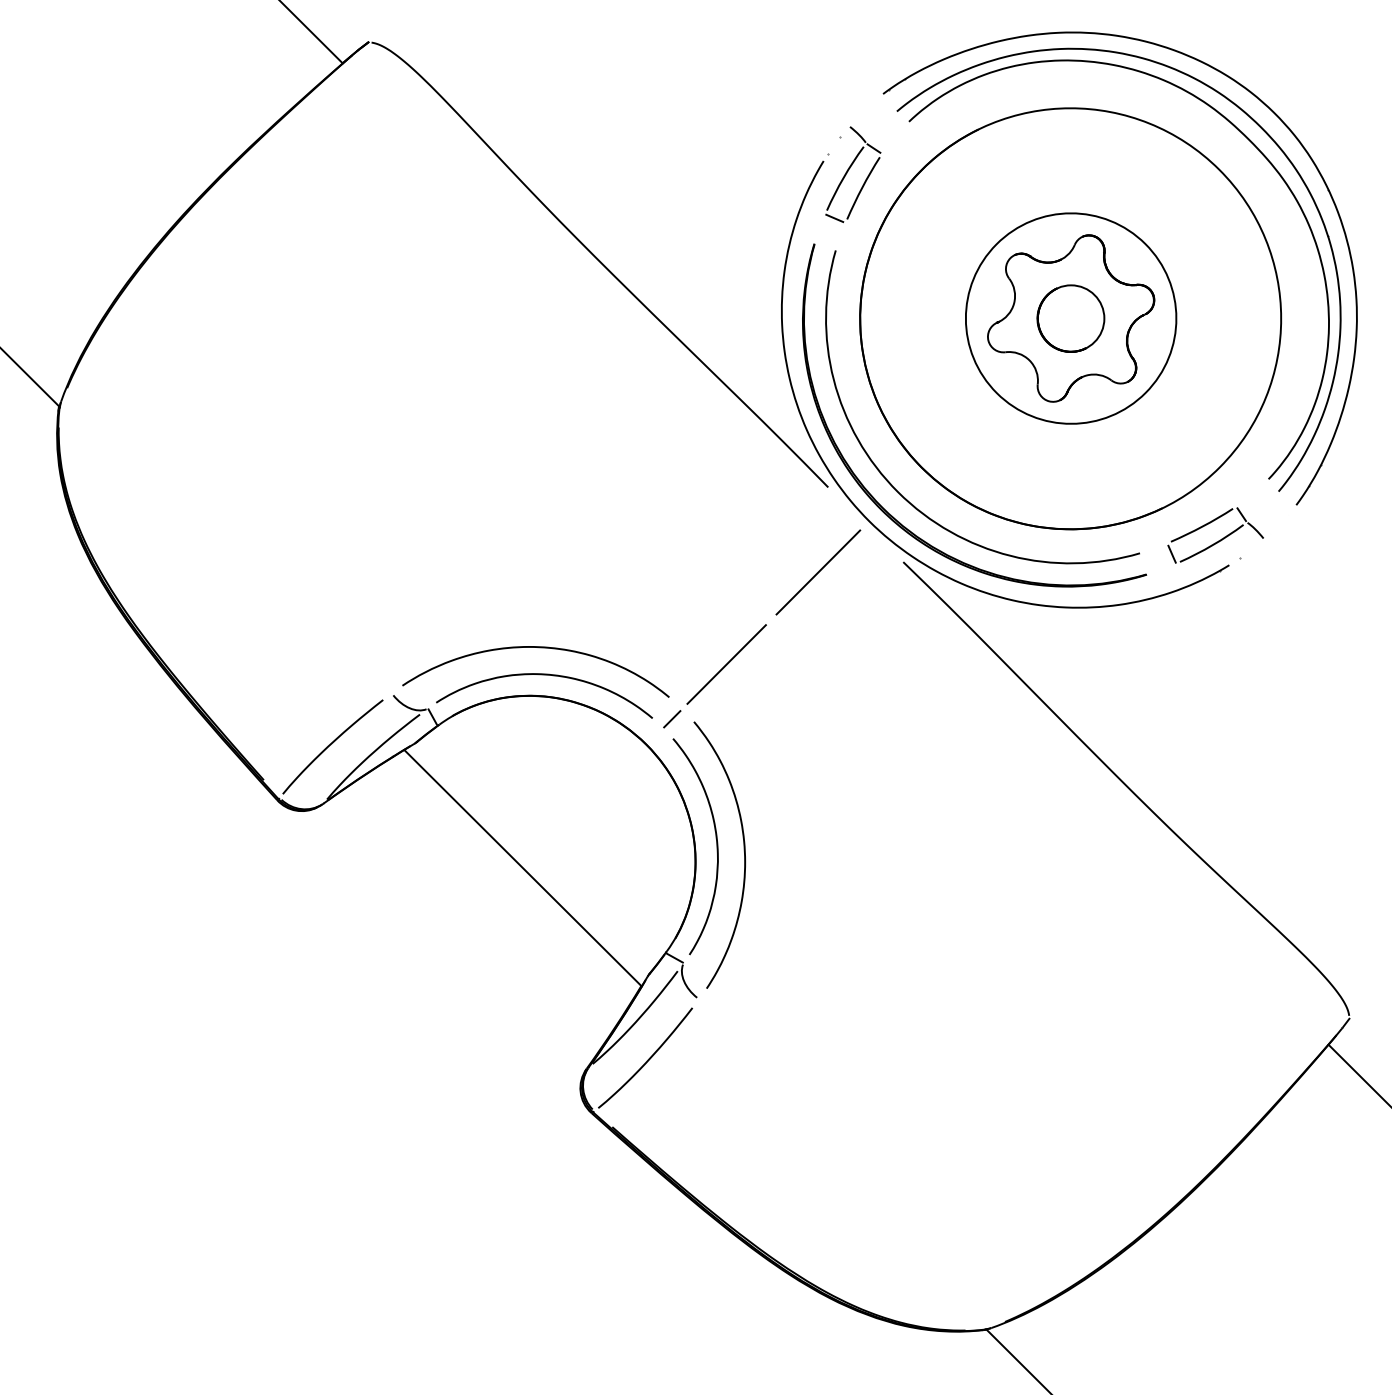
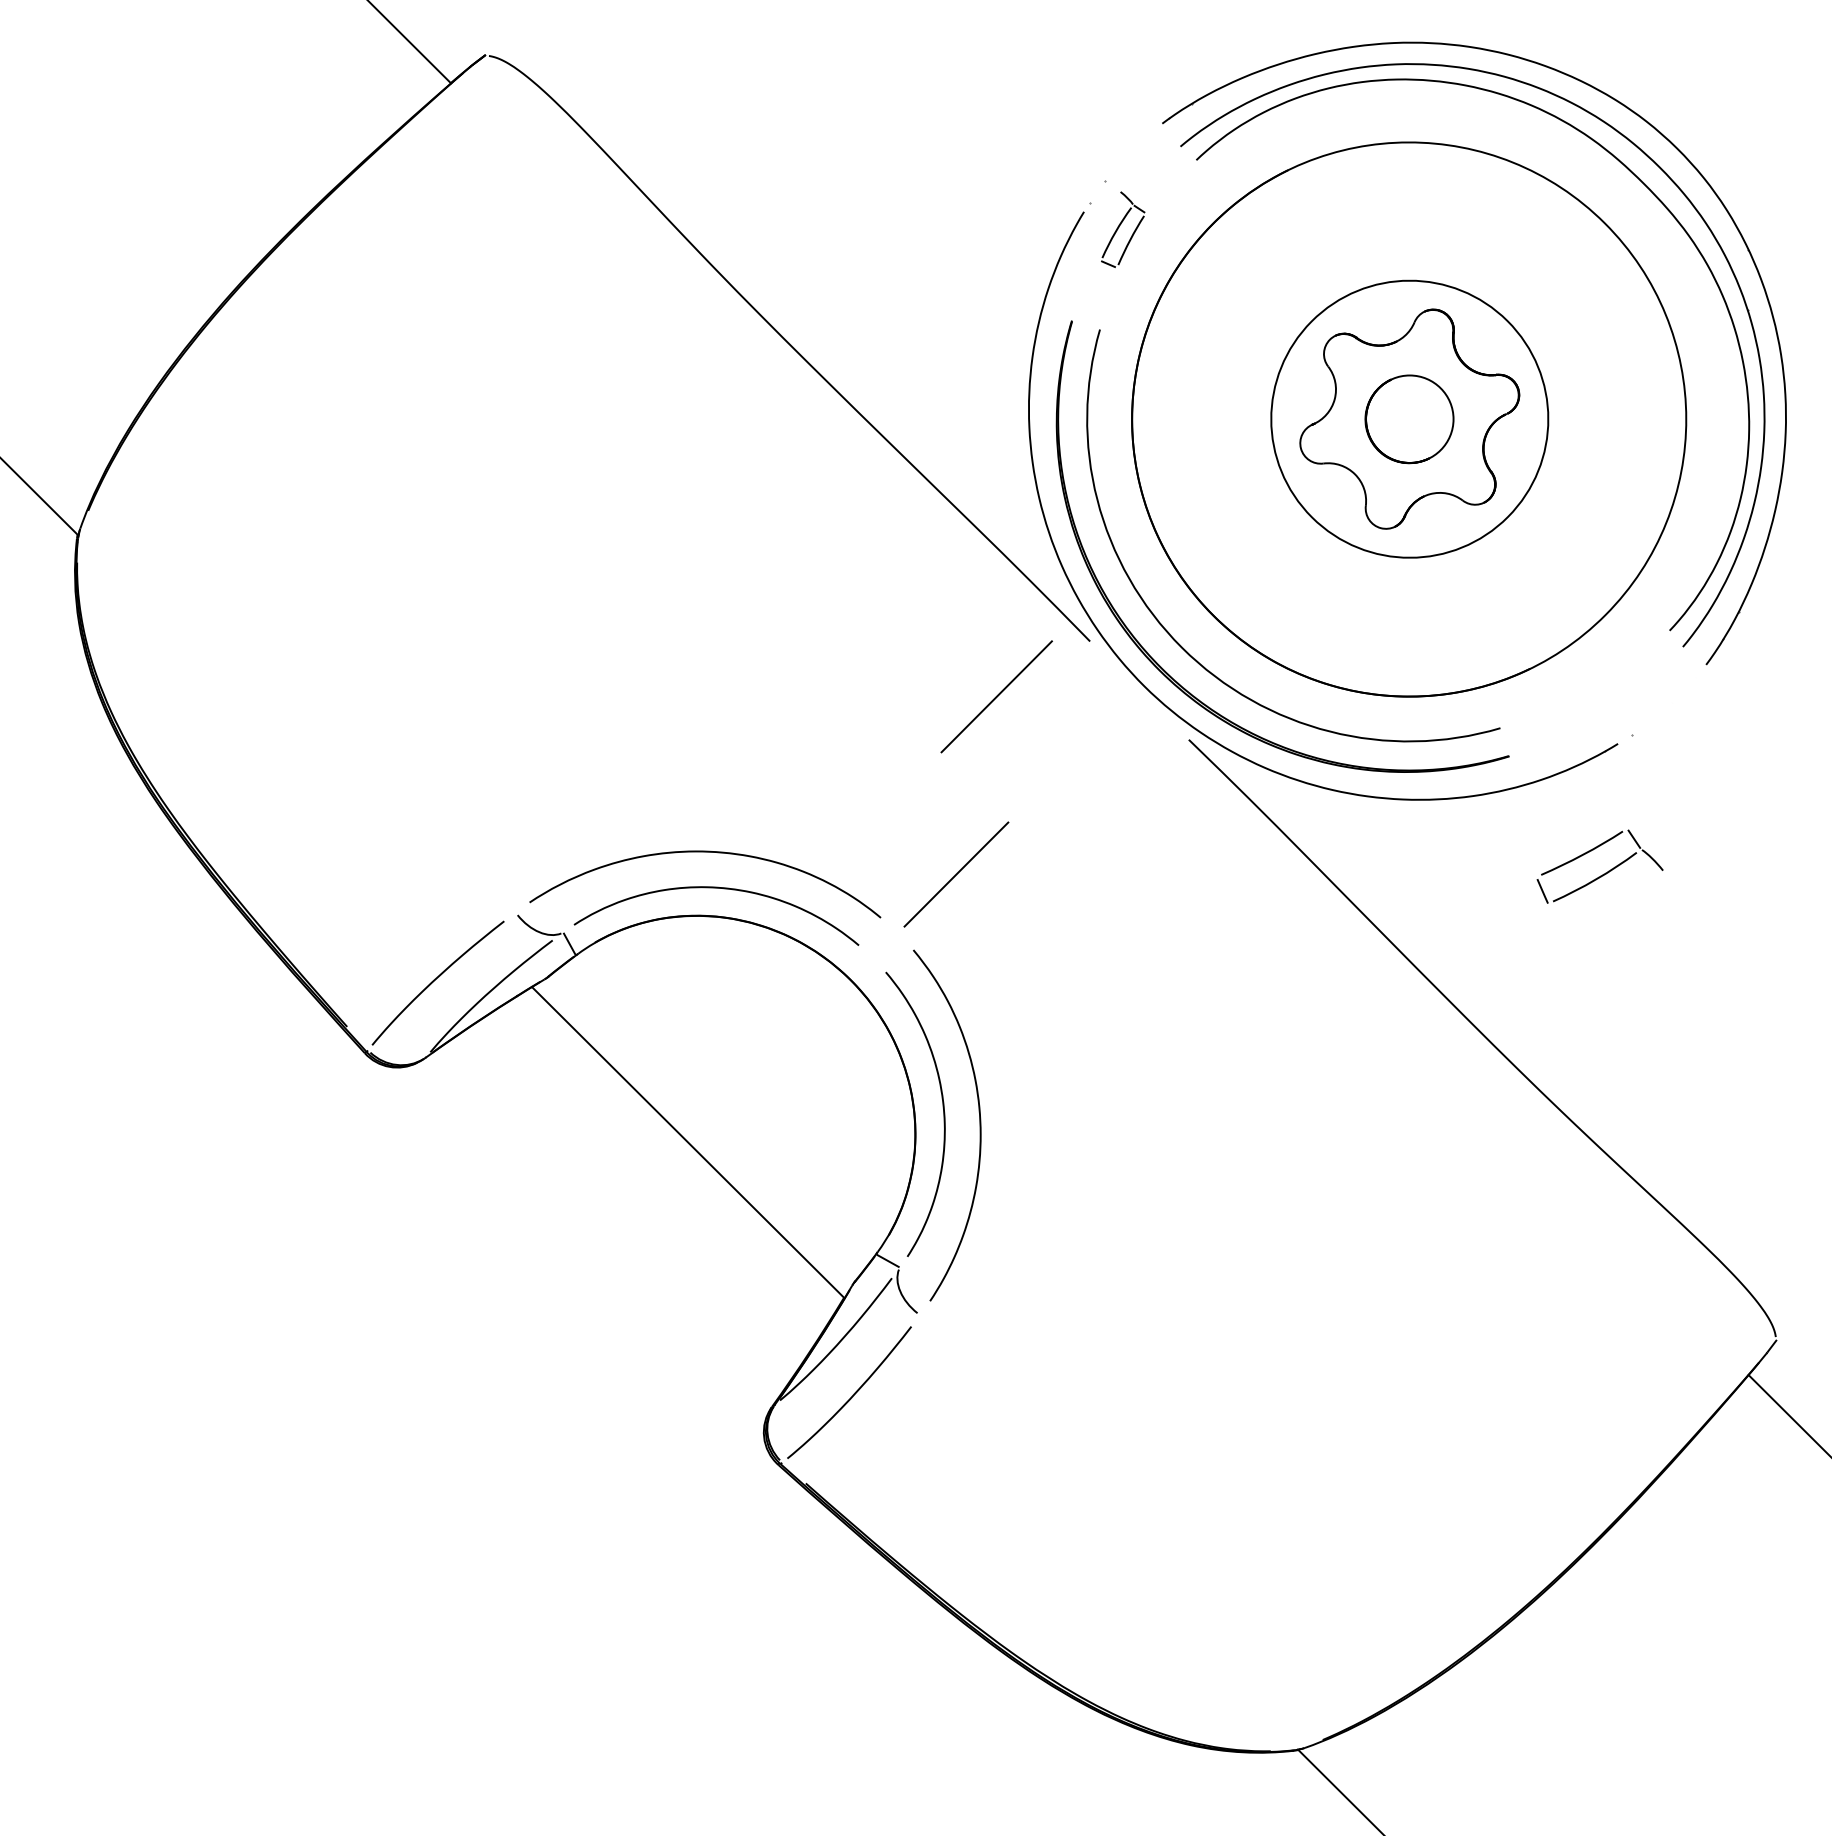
part: (853, 174) -> (1123, 229), size x0.6
part: (1215, 535) -> (1599, 866), moved
line: (818, 572) -> (996, 696), moved
line: (672, 719) -> (885, 946), removed

